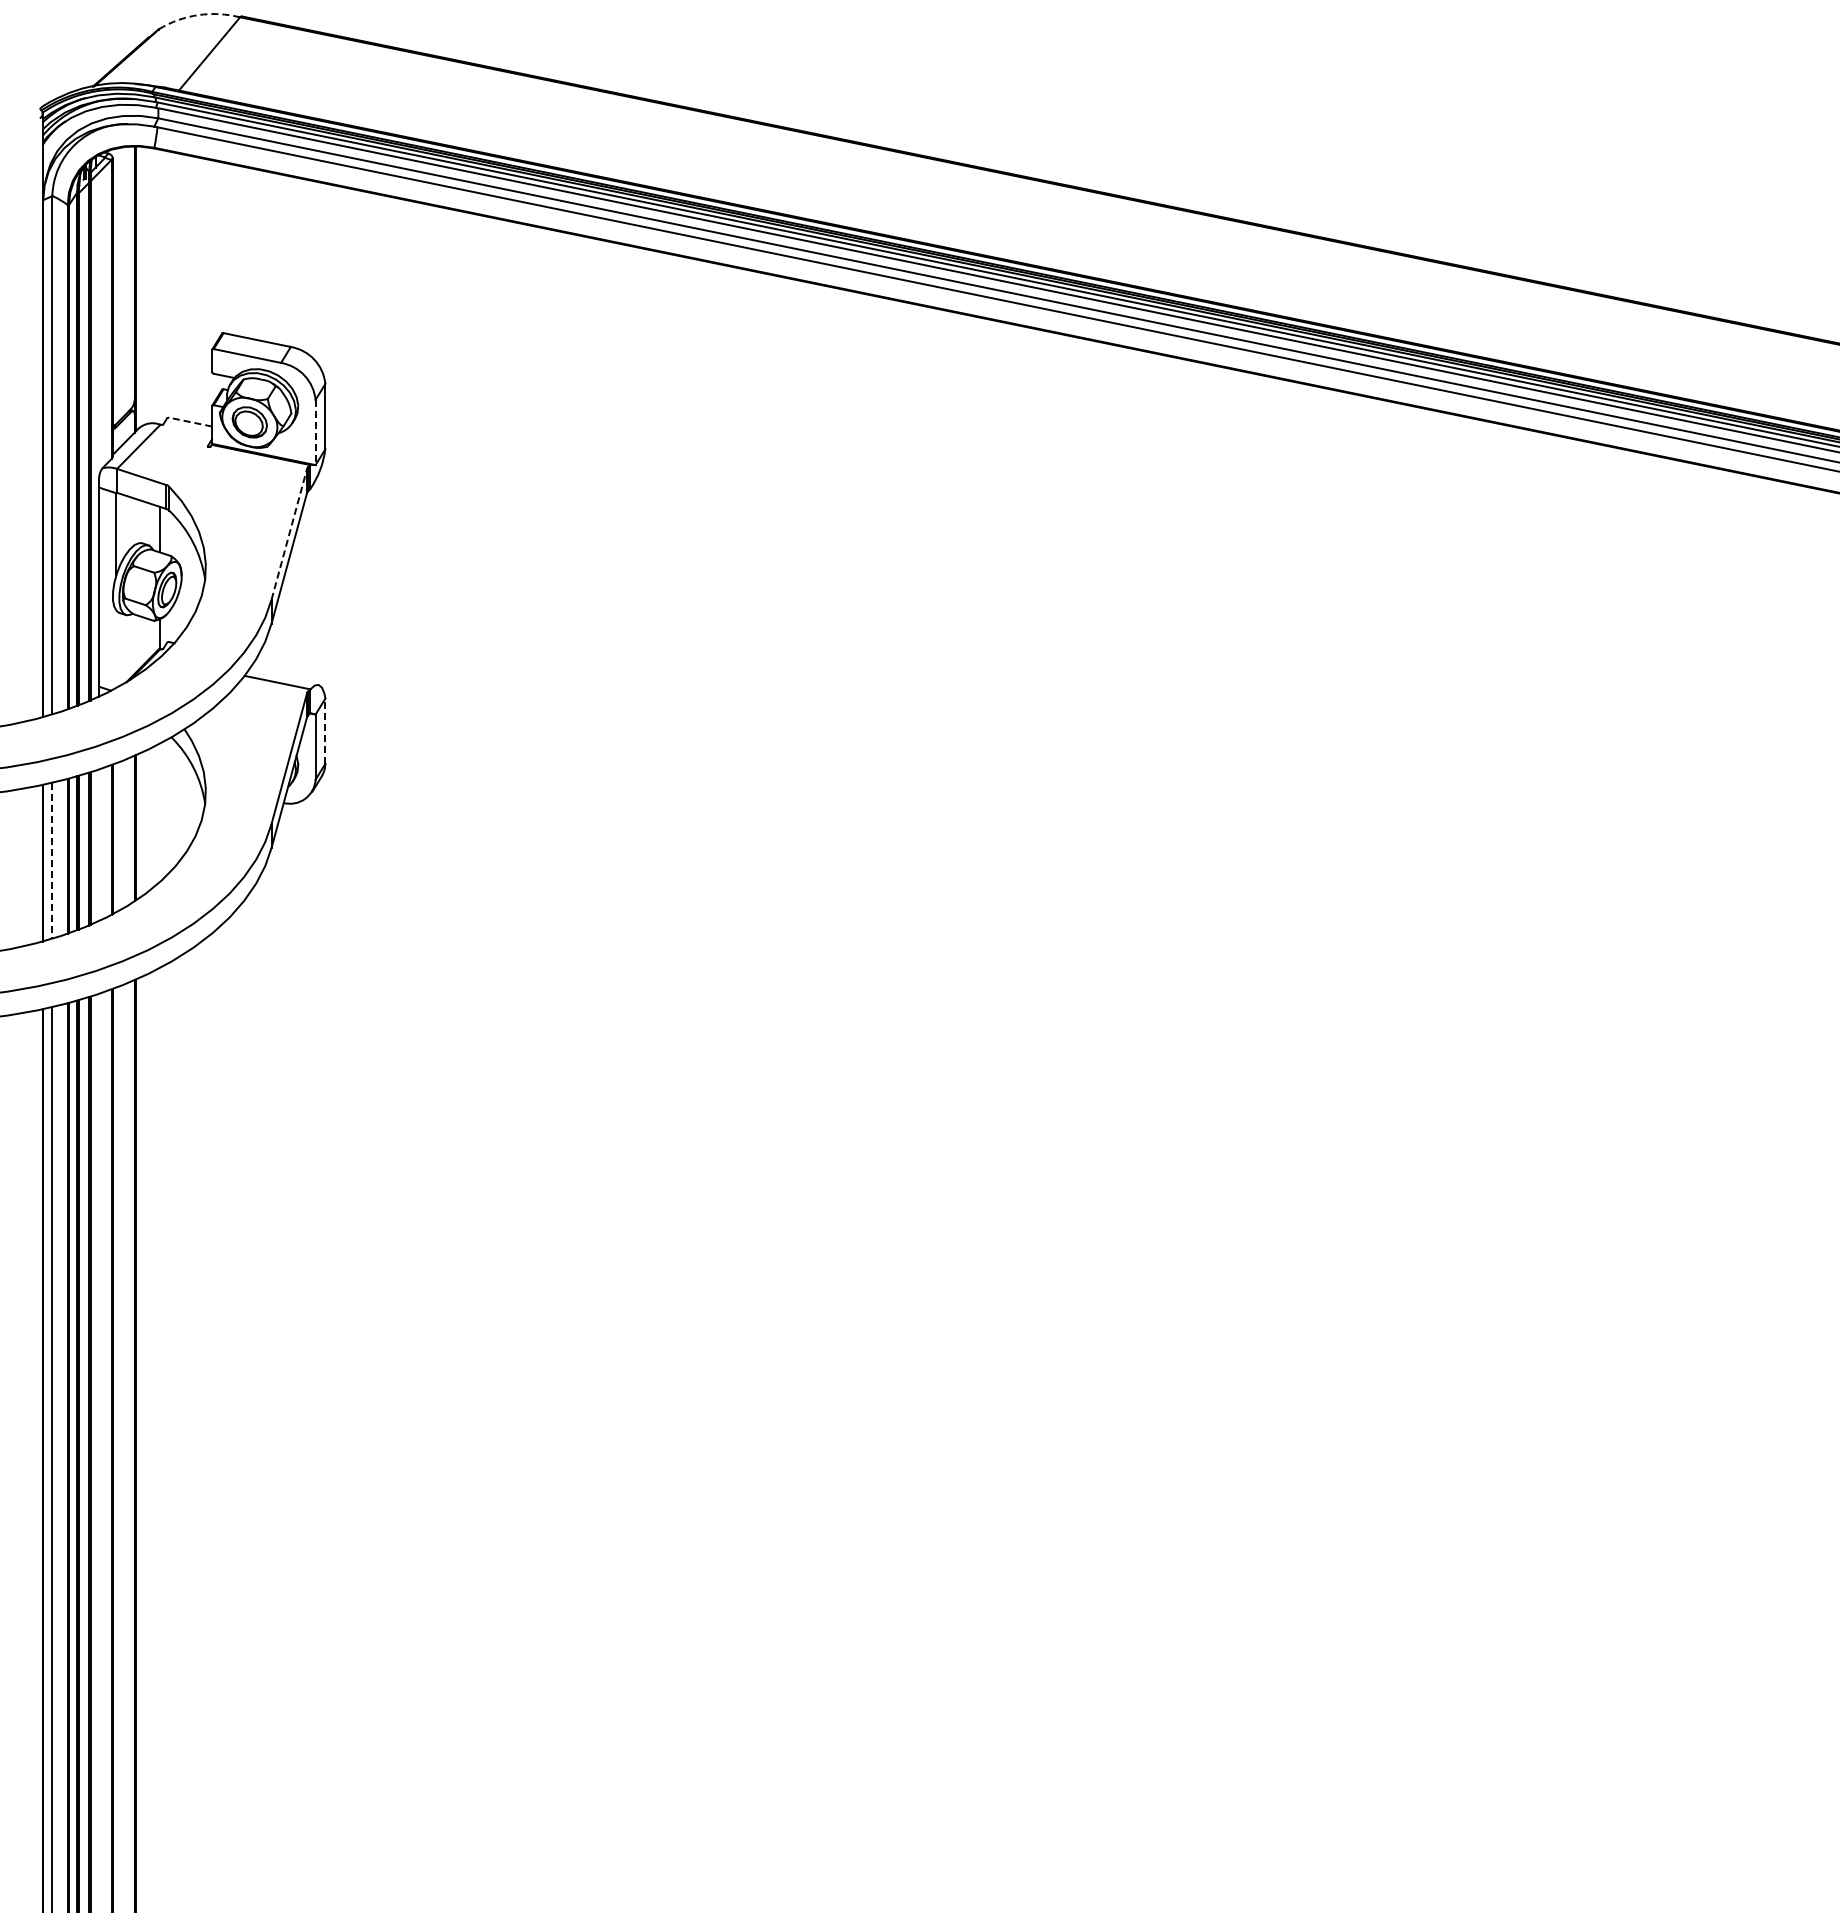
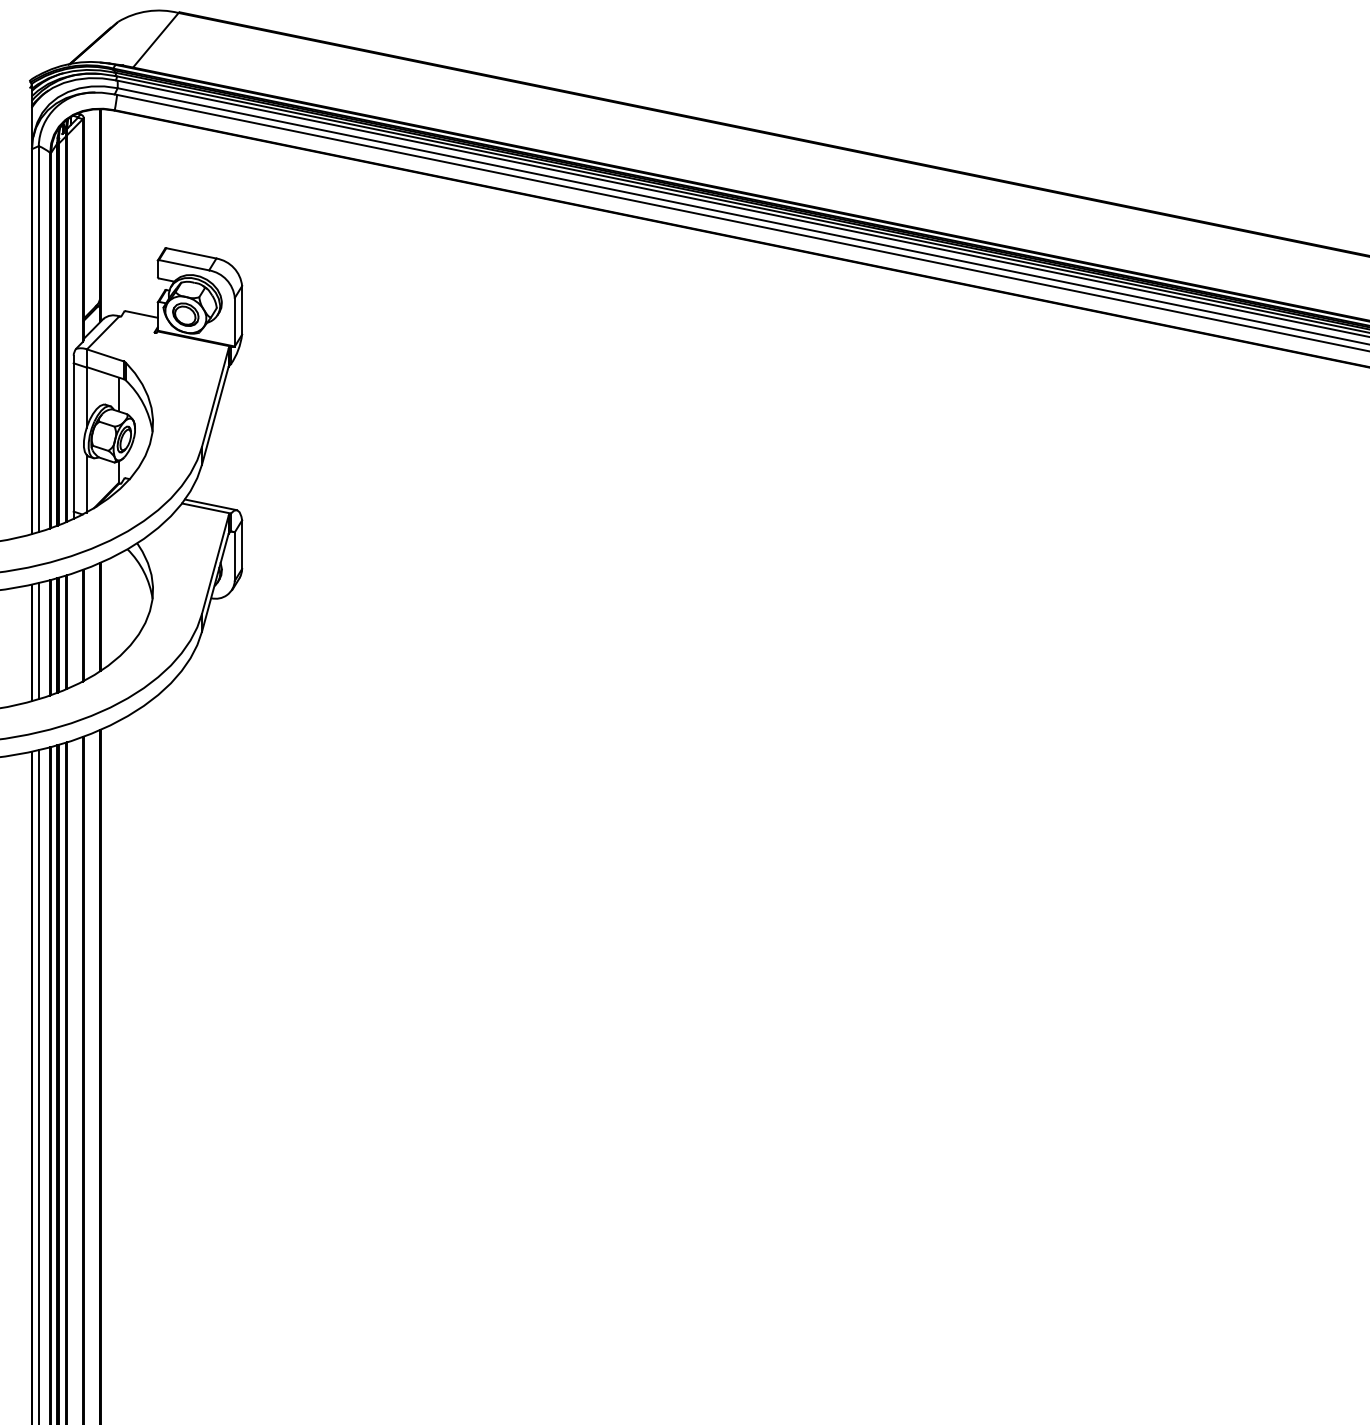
arc: (198, 15) -> (147, 11), dashed -> solid
line: (190, 422) -> (141, 314), dashed -> solid
line: (315, 432) -> (234, 322), dashed -> solid
line: (289, 534) -> (215, 398), dashed -> solid
line: (116, 648) -> (86, 483), added
line: (283, 677) -> (210, 504), added
line: (325, 731) -> (242, 544), dashed -> solid
line: (52, 860) -> (38, 640), dashed -> solid

